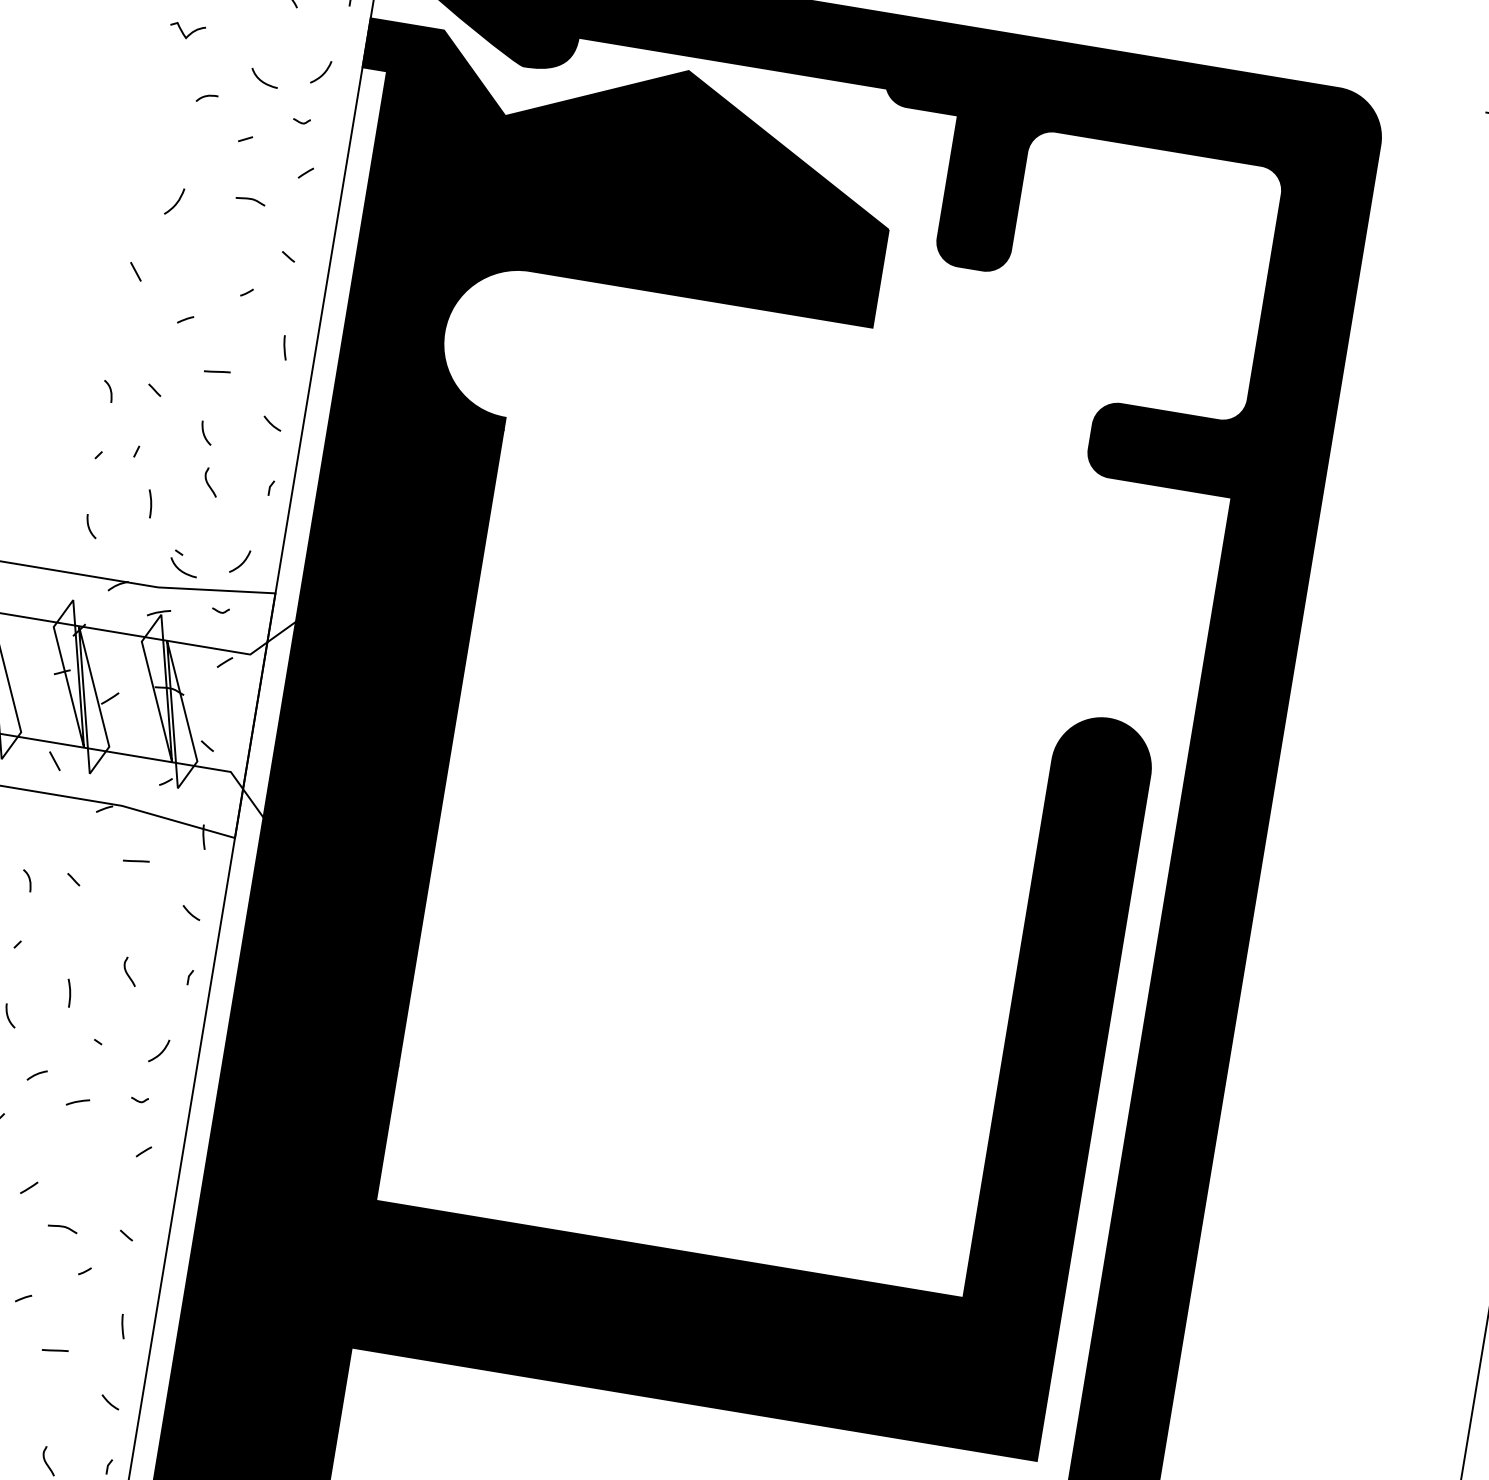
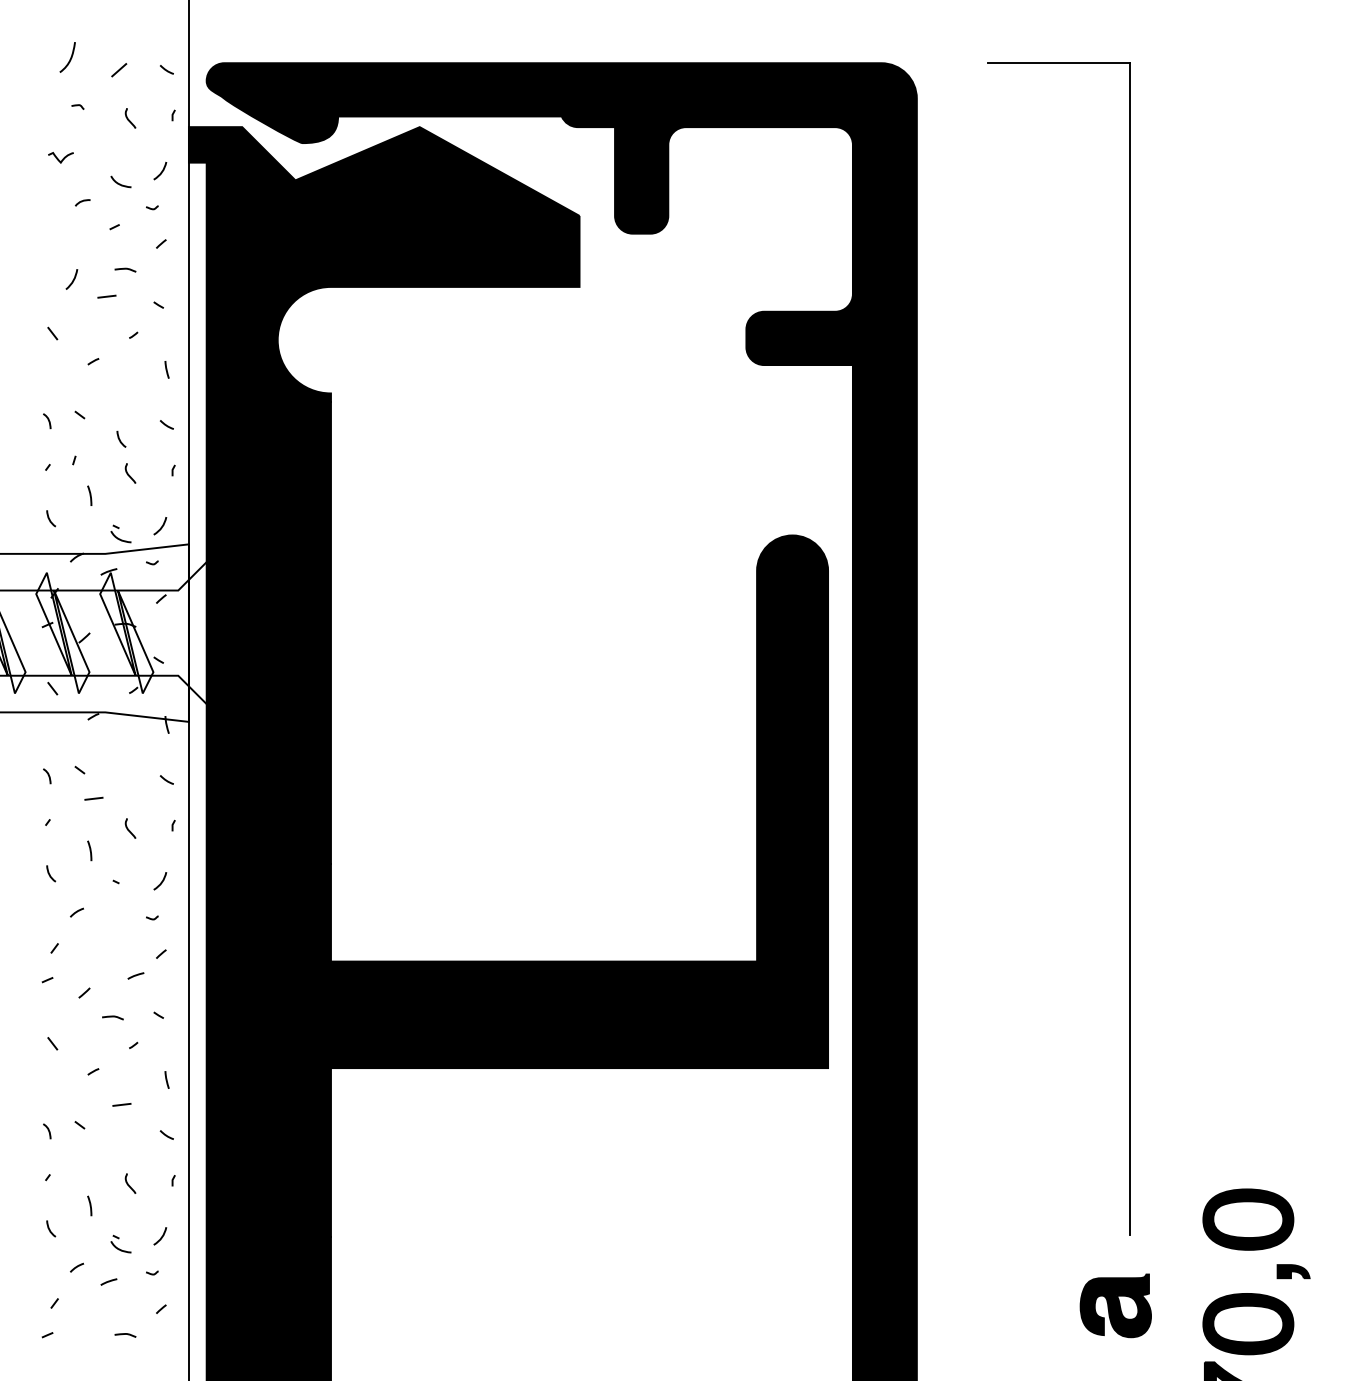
line: (216, 371) -> (106, 296), moved
line: (135, 860) -> (93, 798), moved
line: (77, 1101) -> (135, 975), moved

